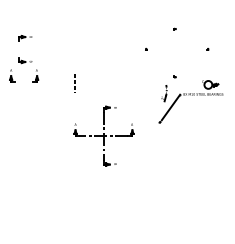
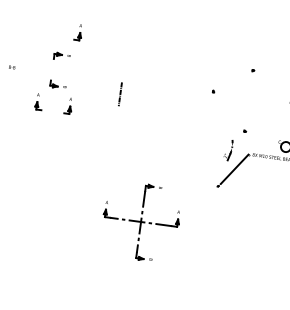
part: (35, 17) -> (78, 31), added
line: (74, 83) -> (120, 94), moved
part: (103, 135) -> (140, 221), moved

